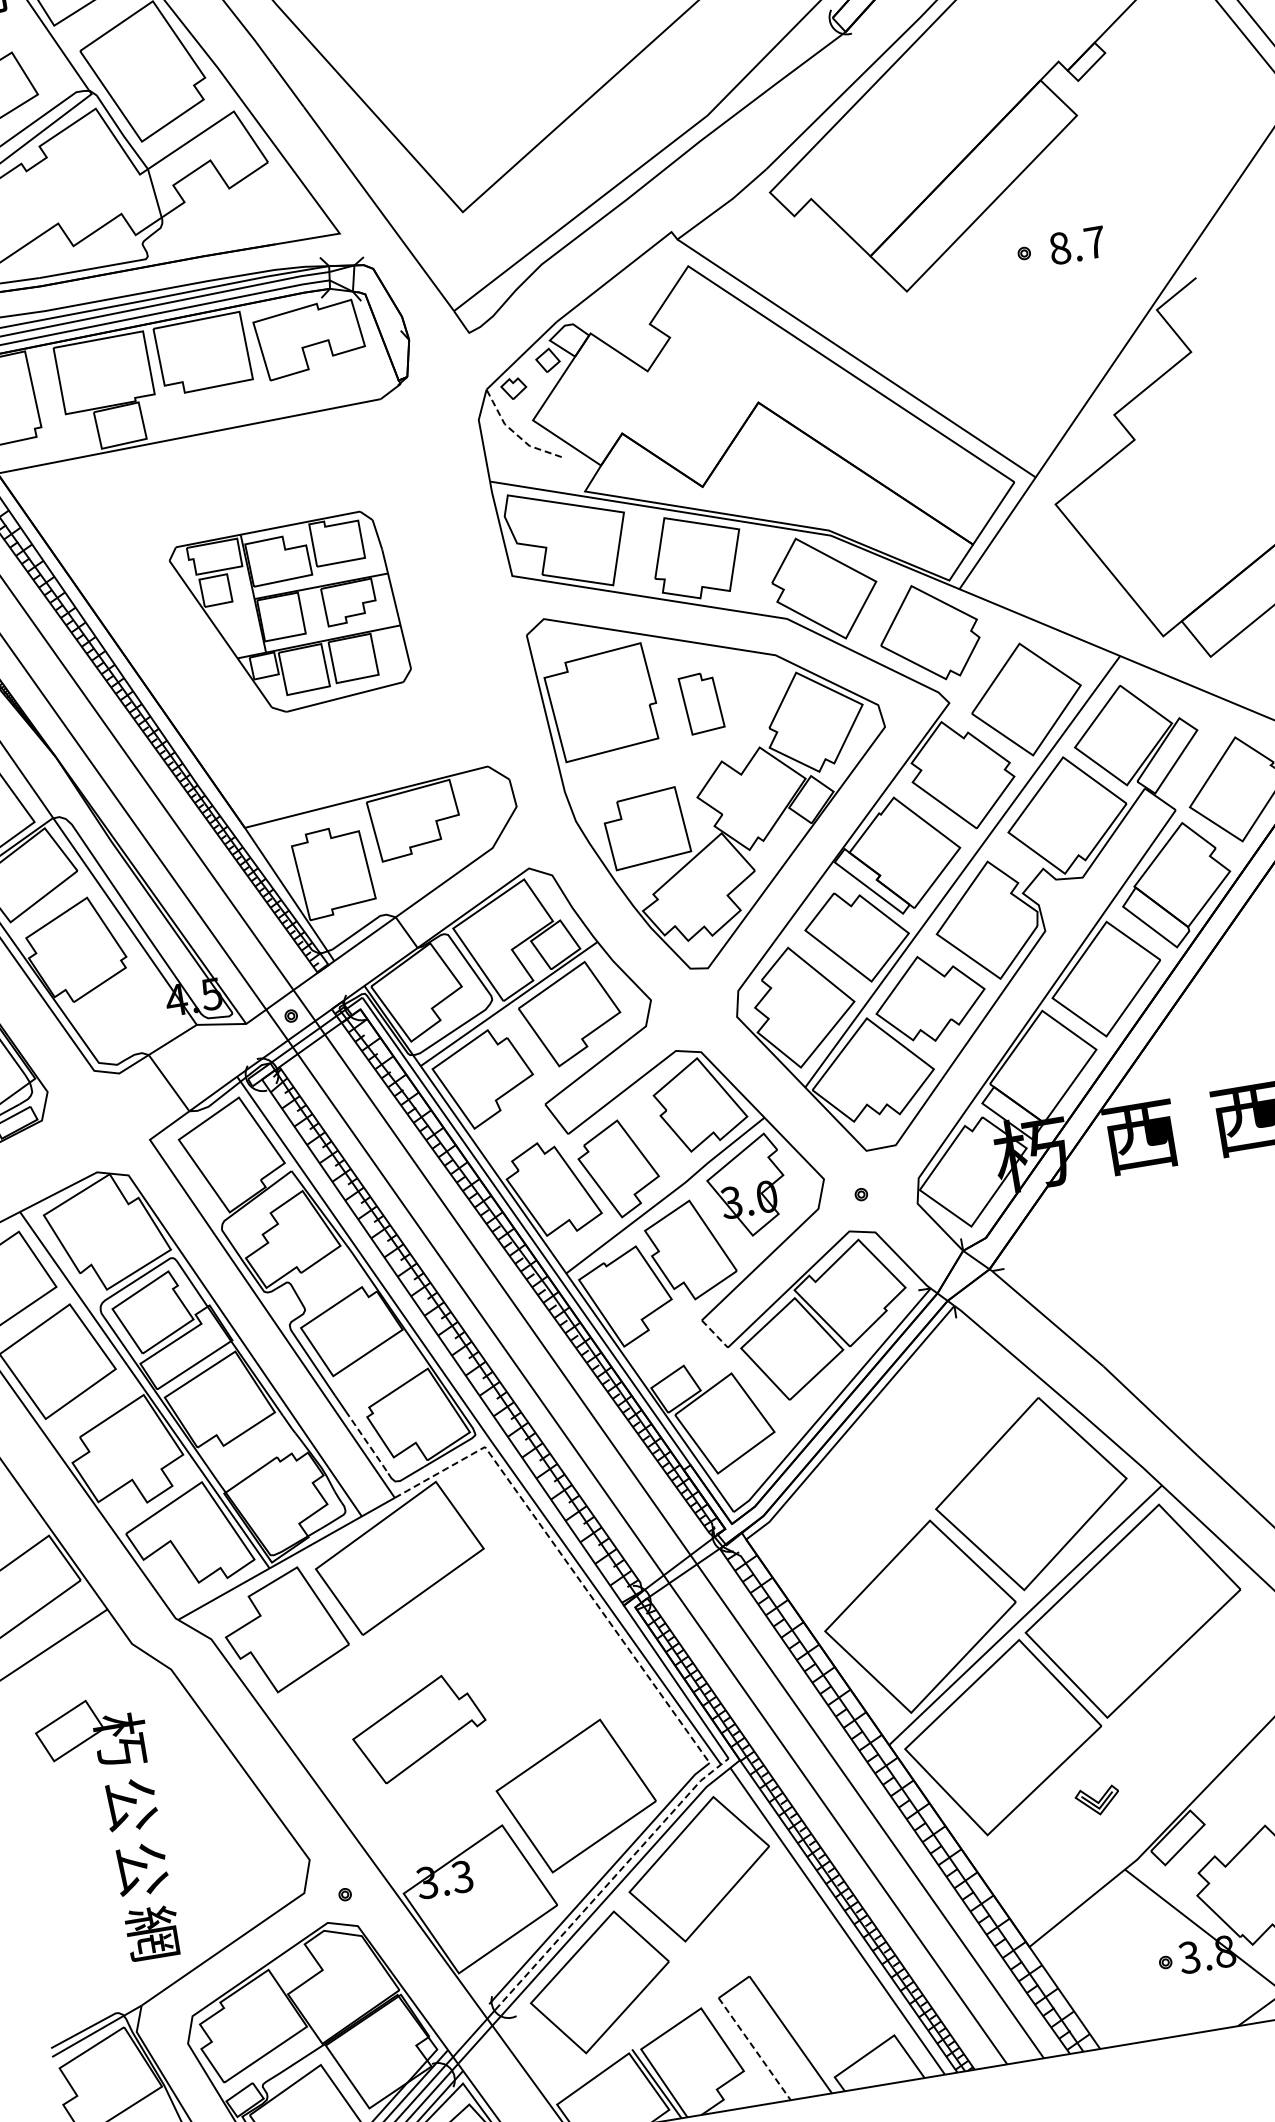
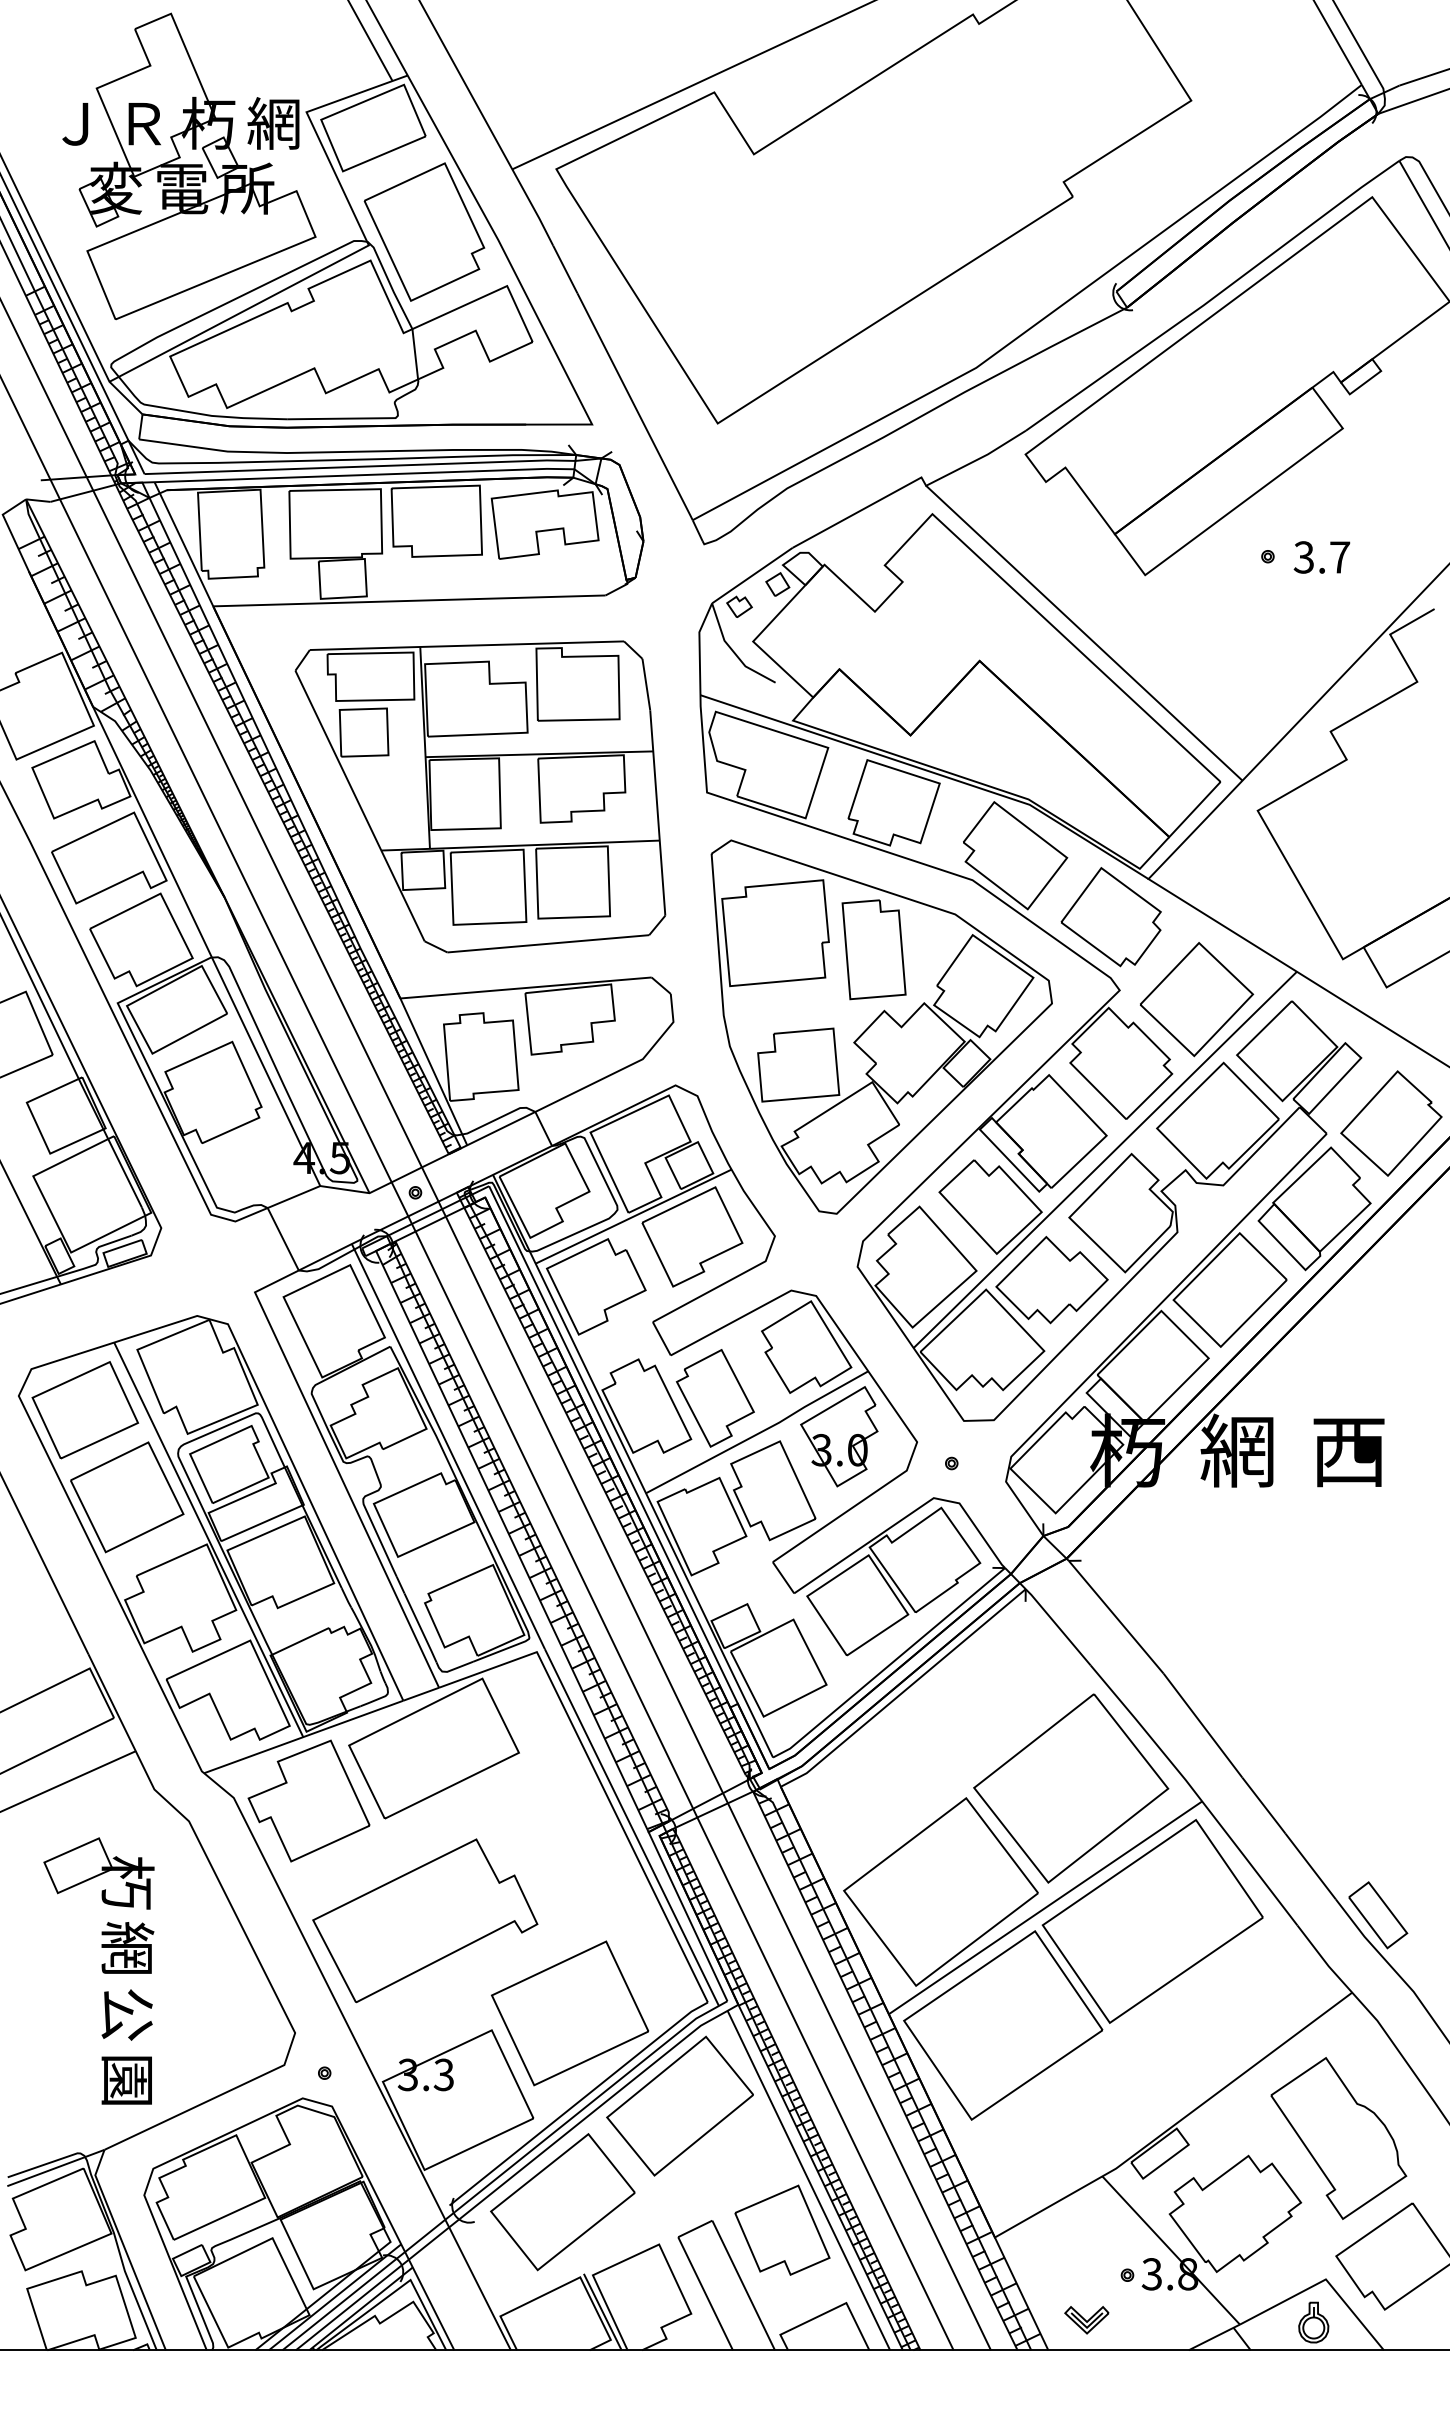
text: (1059, 248) -> (1303, 557), 8.7 -> 3.7
line: (515, 433) -> (733, 651), dashed -> solid
part: (290, 616) -> (480, 796), size x1.67
part: (701, 702) -> (873, 949), size x1.67
text: (1138, 1135) -> (1236, 1450), 西 -> 網
line: (714, 1333) -> (783, 1577), dashed -> solid
line: (366, 1442) -> (420, 1628), dashed -> solid
line: (567, 1561) -> (599, 1779), dashed -> solid
part: (419, 1728) -> (425, 1920), size x1.67
part: (1097, 1801) -> (1086, 2320), moved
text: (131, 1804) -> (127, 1948), 公 -> 網
line: (611, 1880) -> (591, 2102), dashed -> solid
text: (152, 1932) -> (127, 2079), 網 -> 園
part: (819, 1973) -> (782, 2229), added
line: (754, 2048) -> (705, 2293), dashed -> solid

